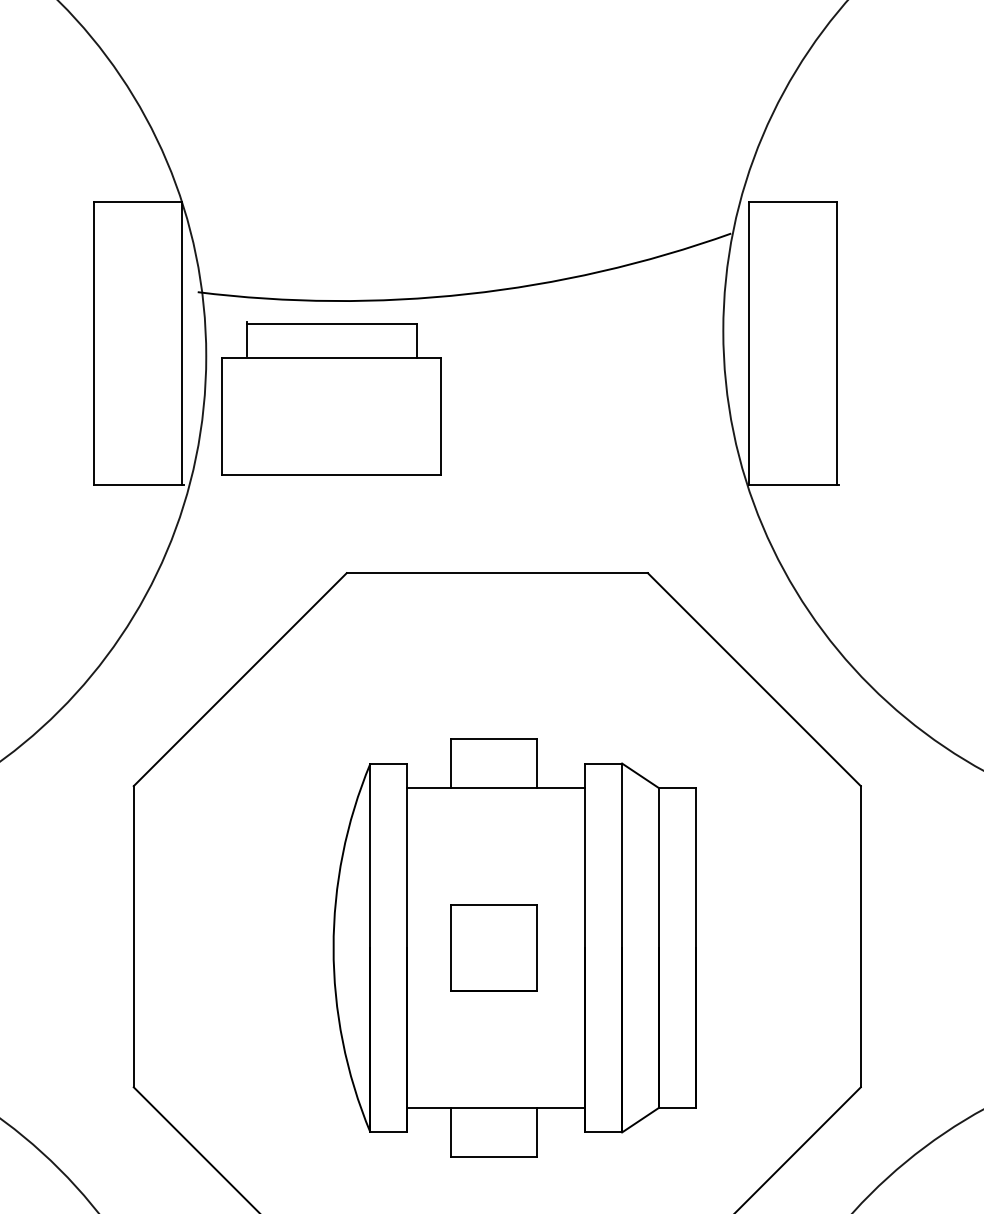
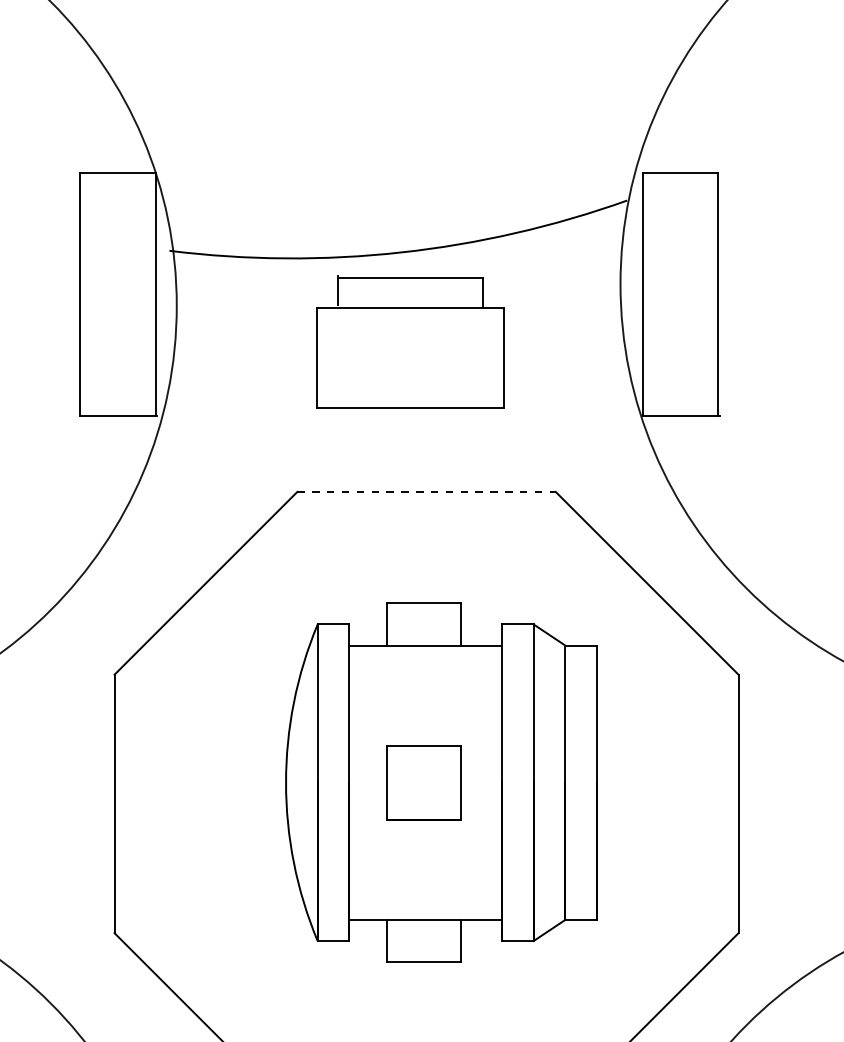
part: (331, 398) -> (410, 342), moved
line: (497, 573) -> (426, 492), solid -> dashed
part: (514, 947) -> (441, 782), moved

